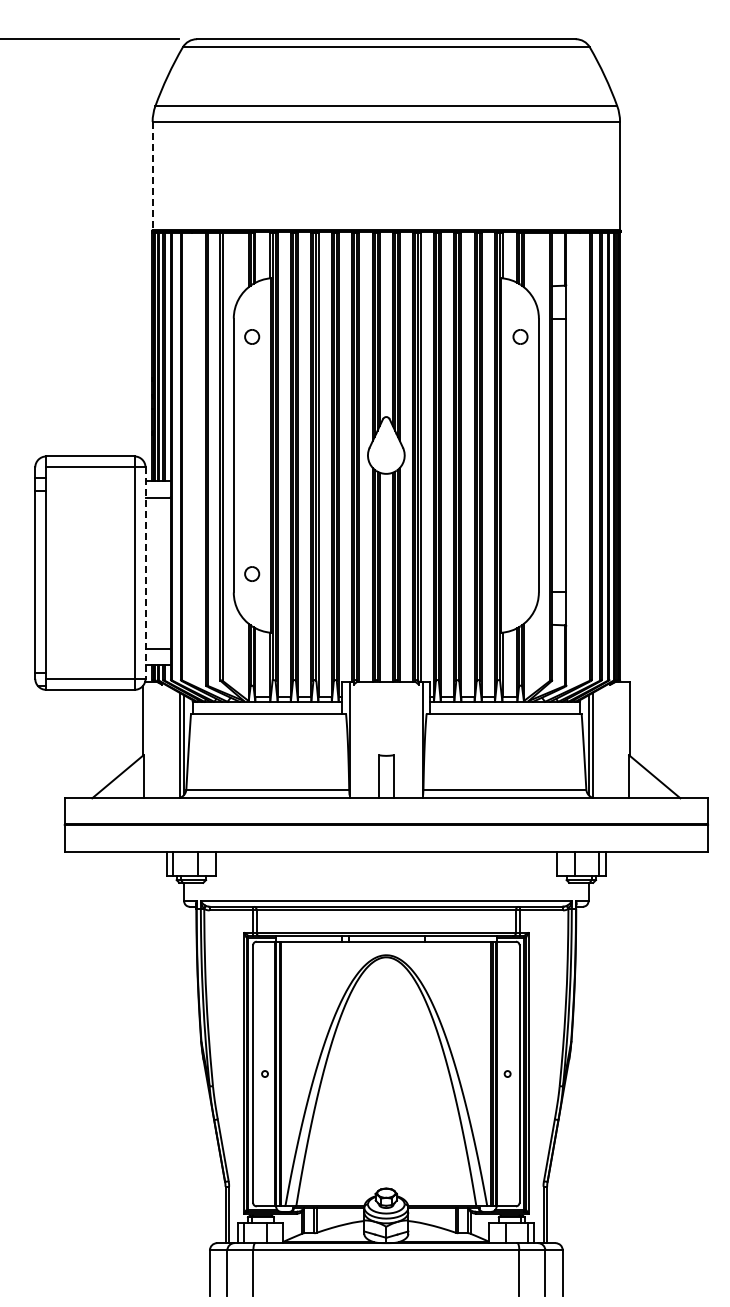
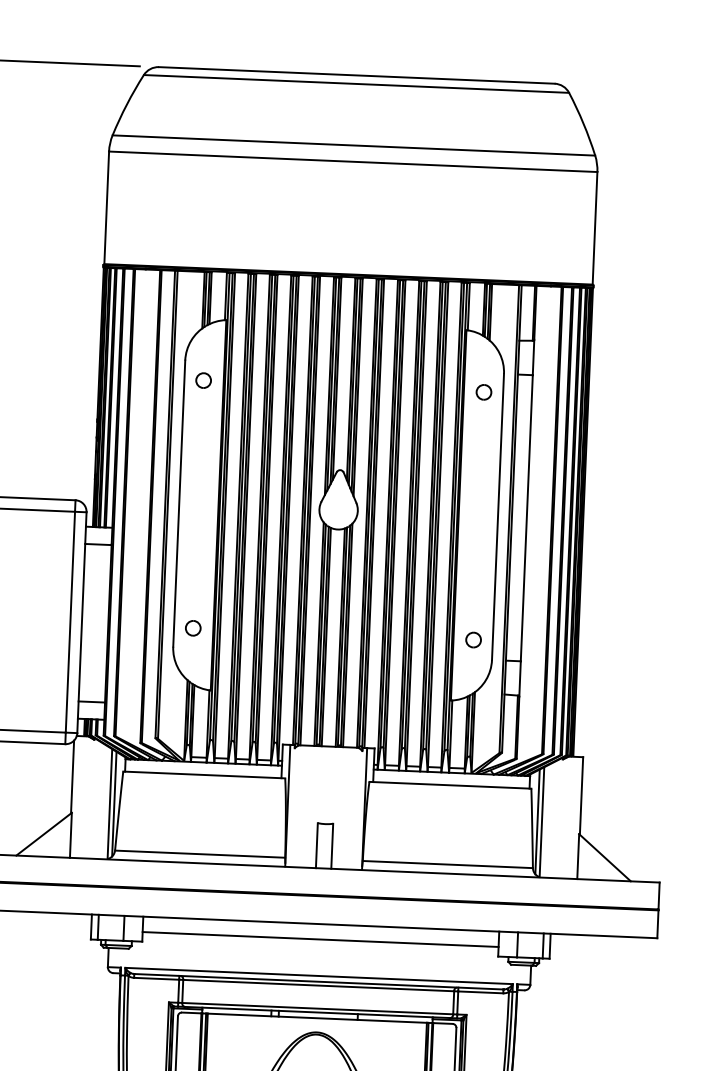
line: (152, 175) -> (106, 207), dashed -> solid
line: (145, 573) -> (81, 623), dashed -> solid
part: (520, 573) -> (473, 639), added
line: (385, 866) -> (319, 939), added

